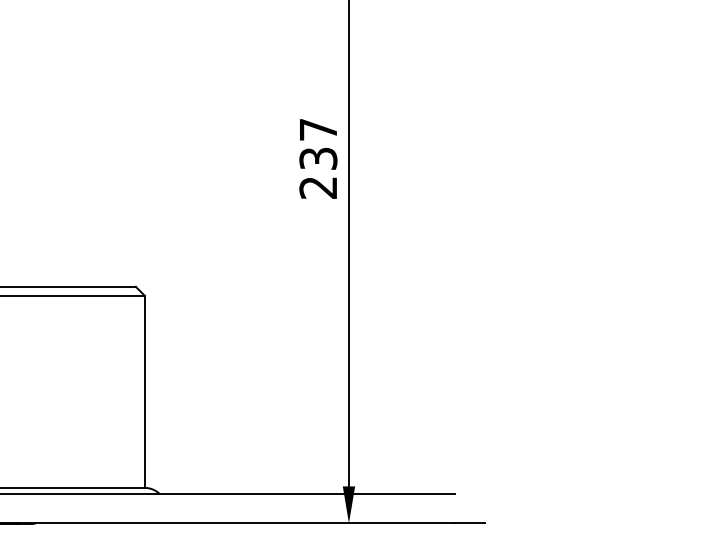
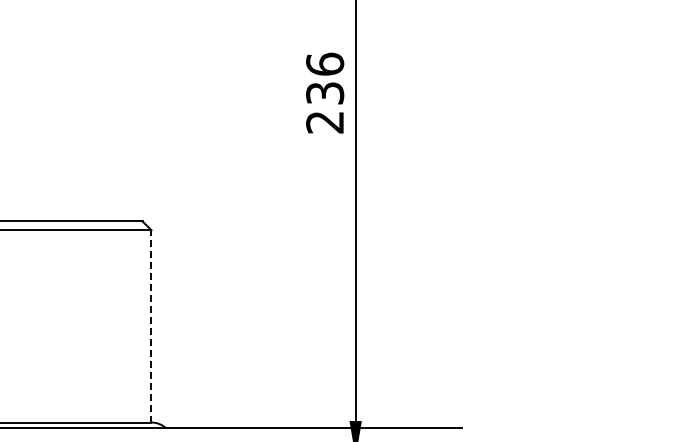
text: (318, 129) -> (325, 64), 237 -> 236
line: (144, 391) -> (151, 326), solid -> dashed

